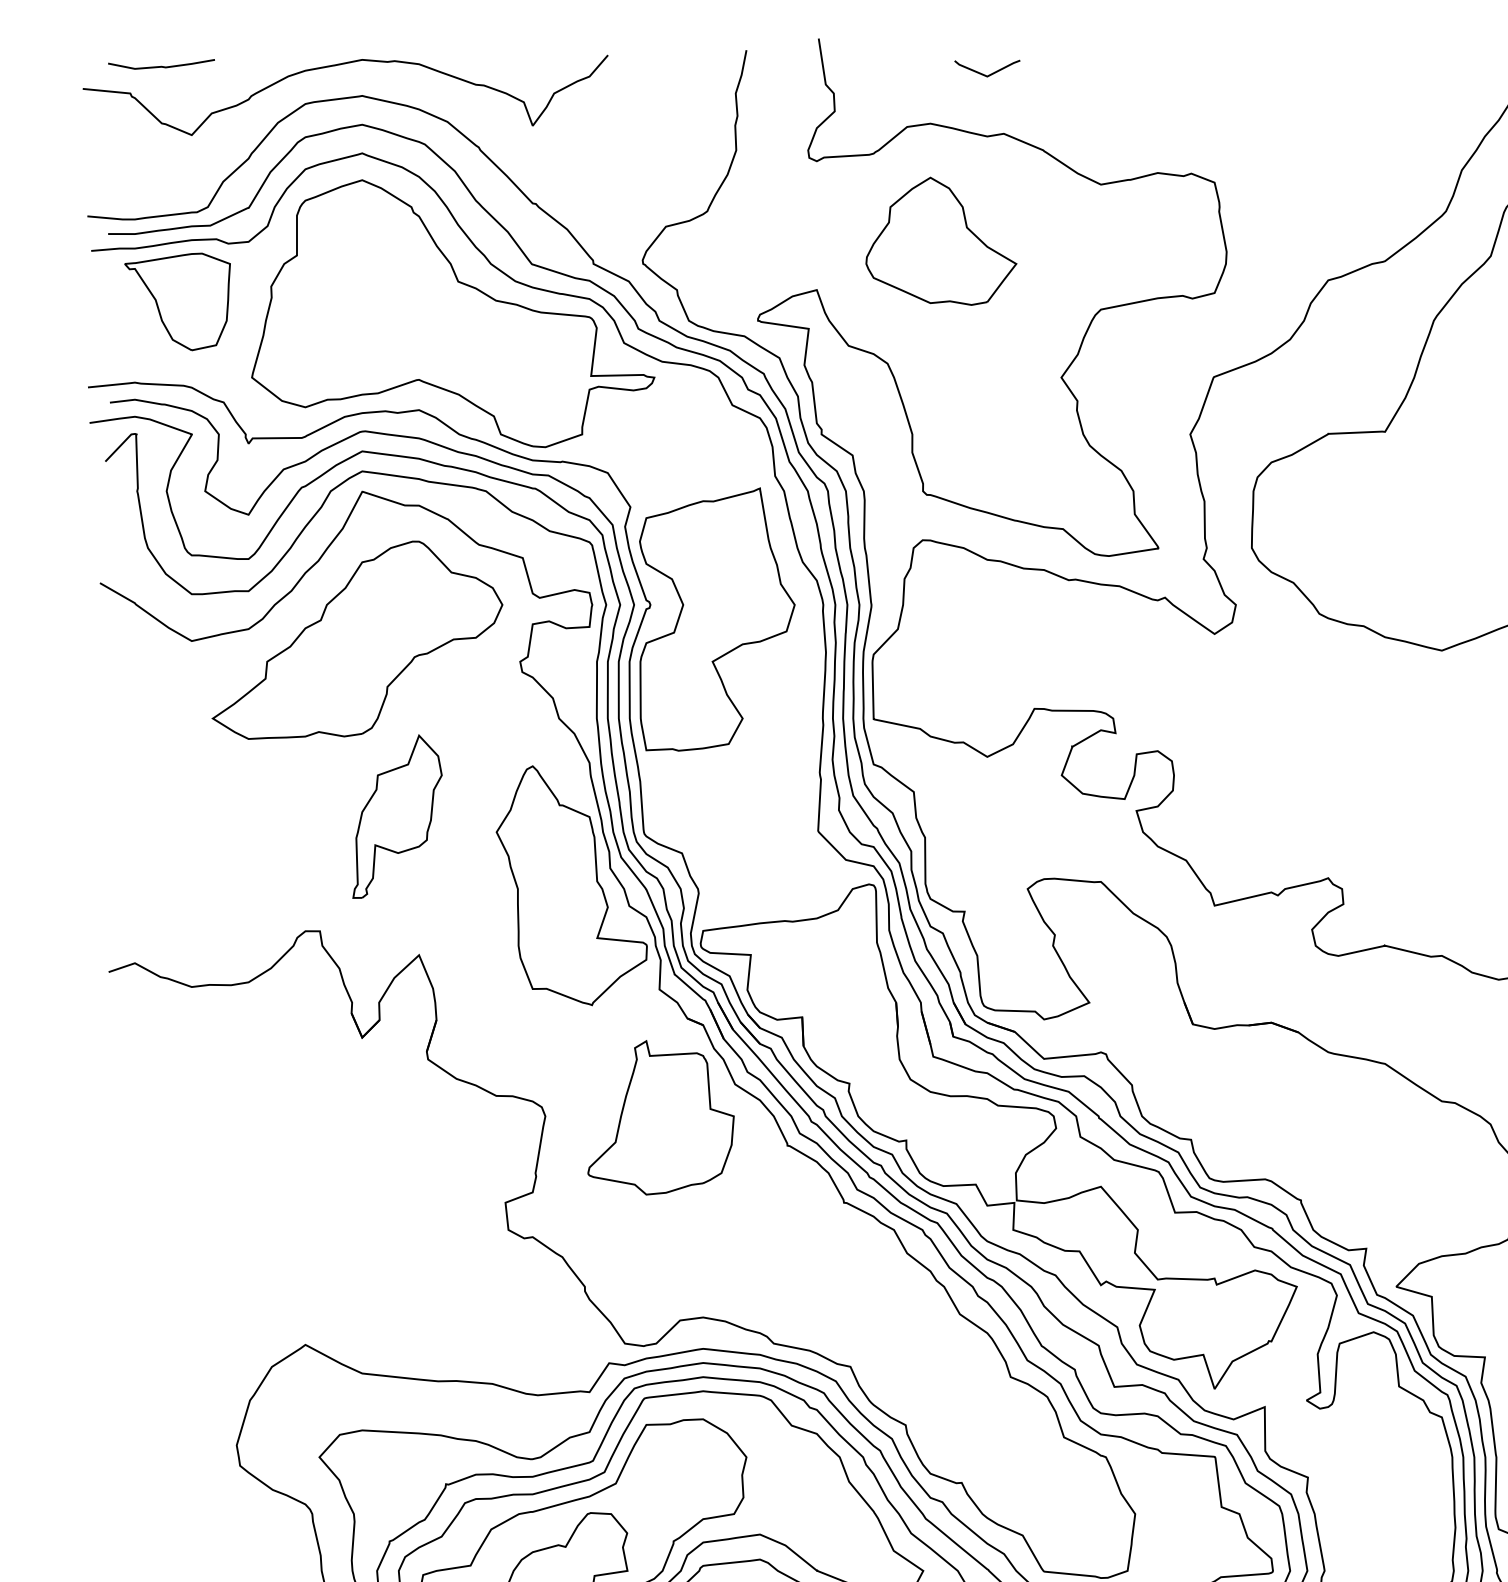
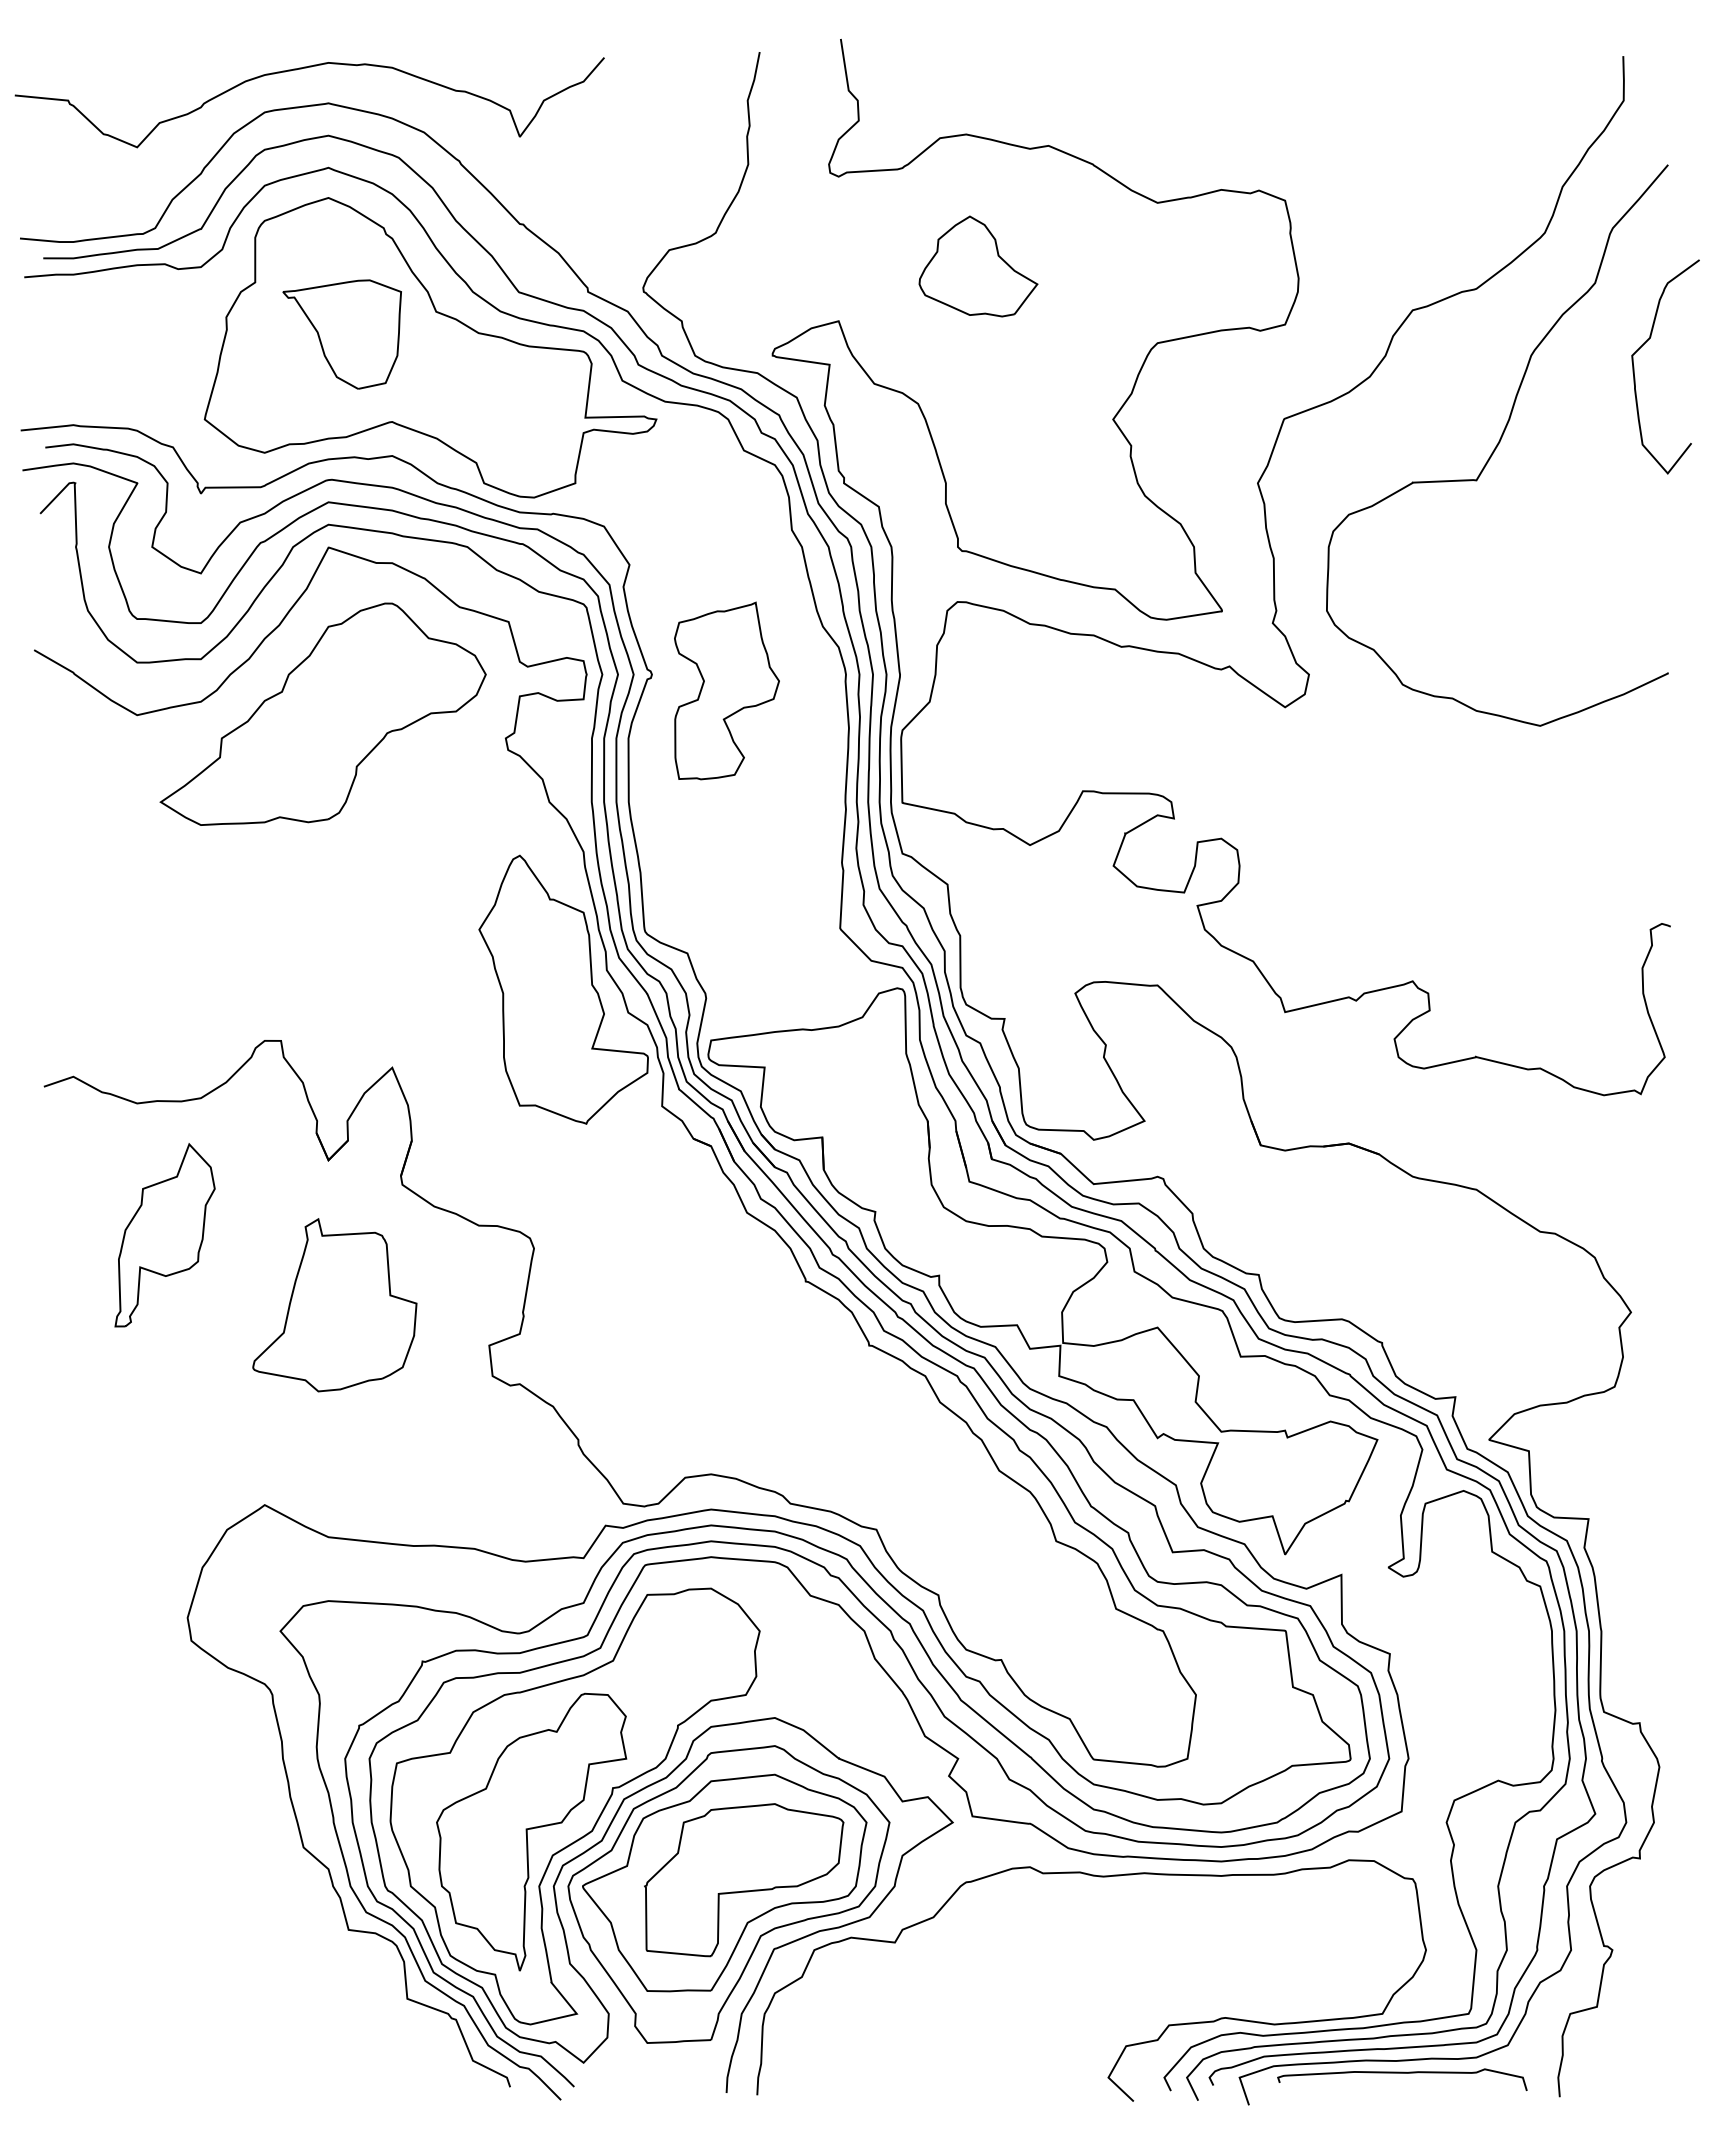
curve: (161, 65) -> (103, 69), removed
line: (990, 73) -> (1033, 78), removed
part: (941, 241) -> (978, 266), size x0.7
part: (176, 301) -> (341, 334), moved
part: (716, 619) -> (726, 690), size x0.6
part: (397, 816) -> (164, 1235), moved
part: (660, 1118) -> (334, 1305), moved

